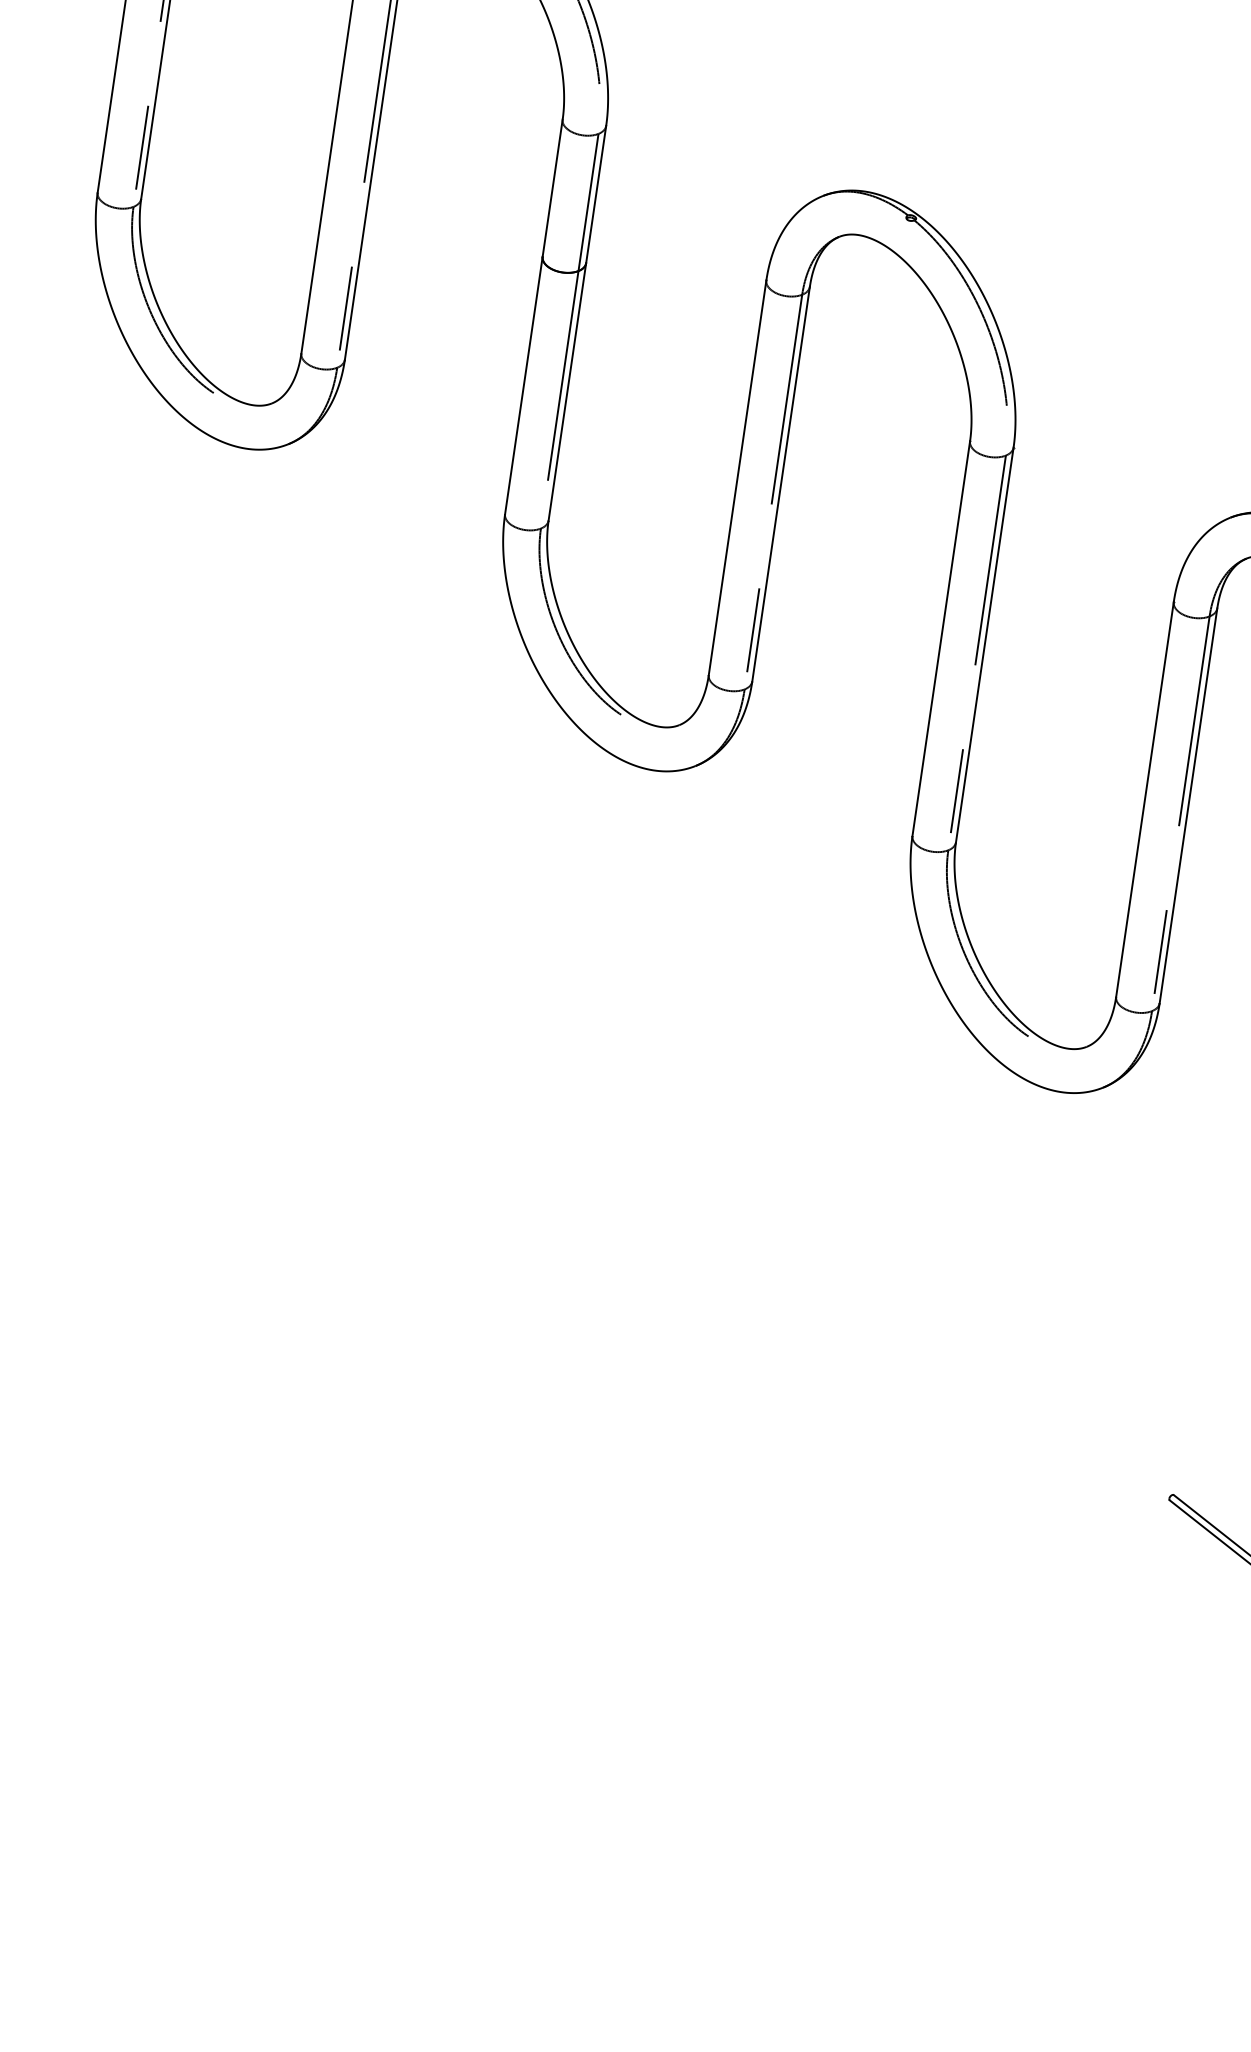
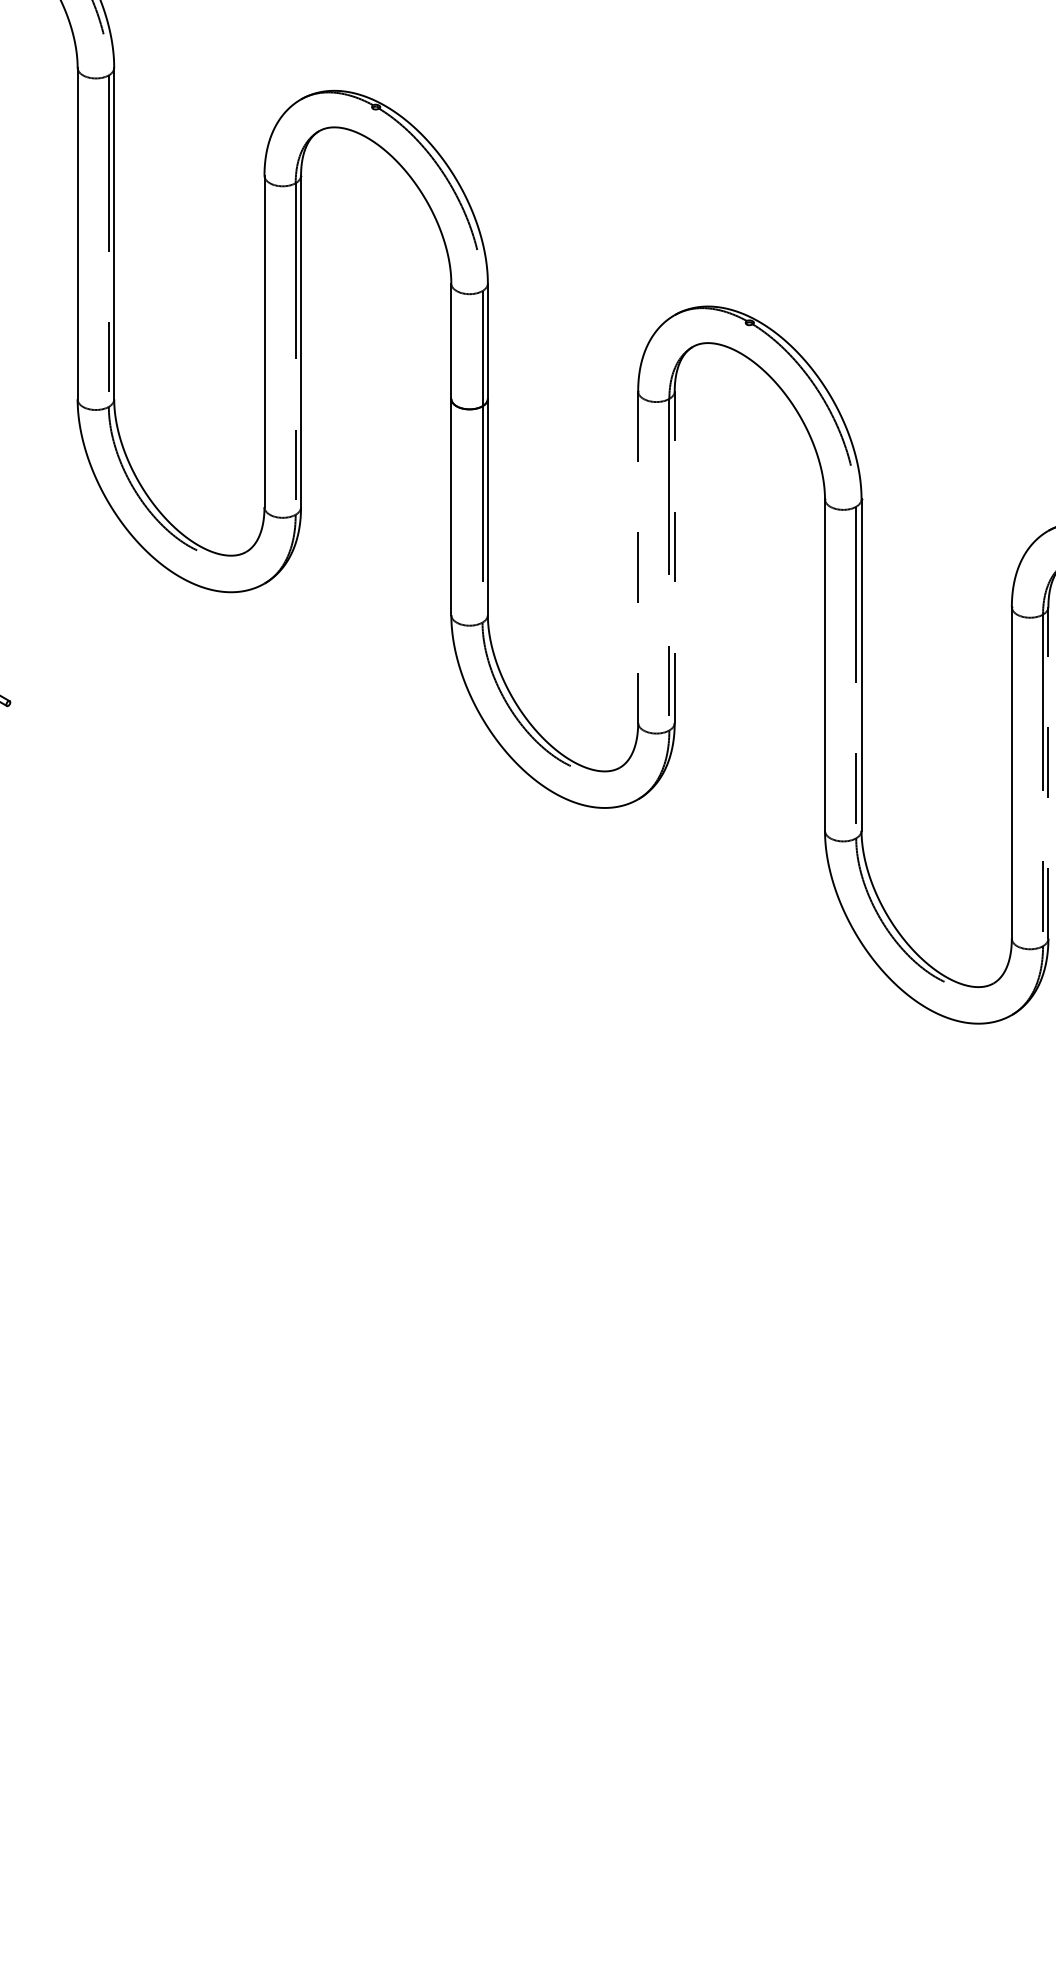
line: (737, 478) -> (638, 557), solid -> dashed
line: (780, 484) -> (674, 557), solid -> dashed
line: (1188, 805) -> (1048, 772), solid -> dashed

